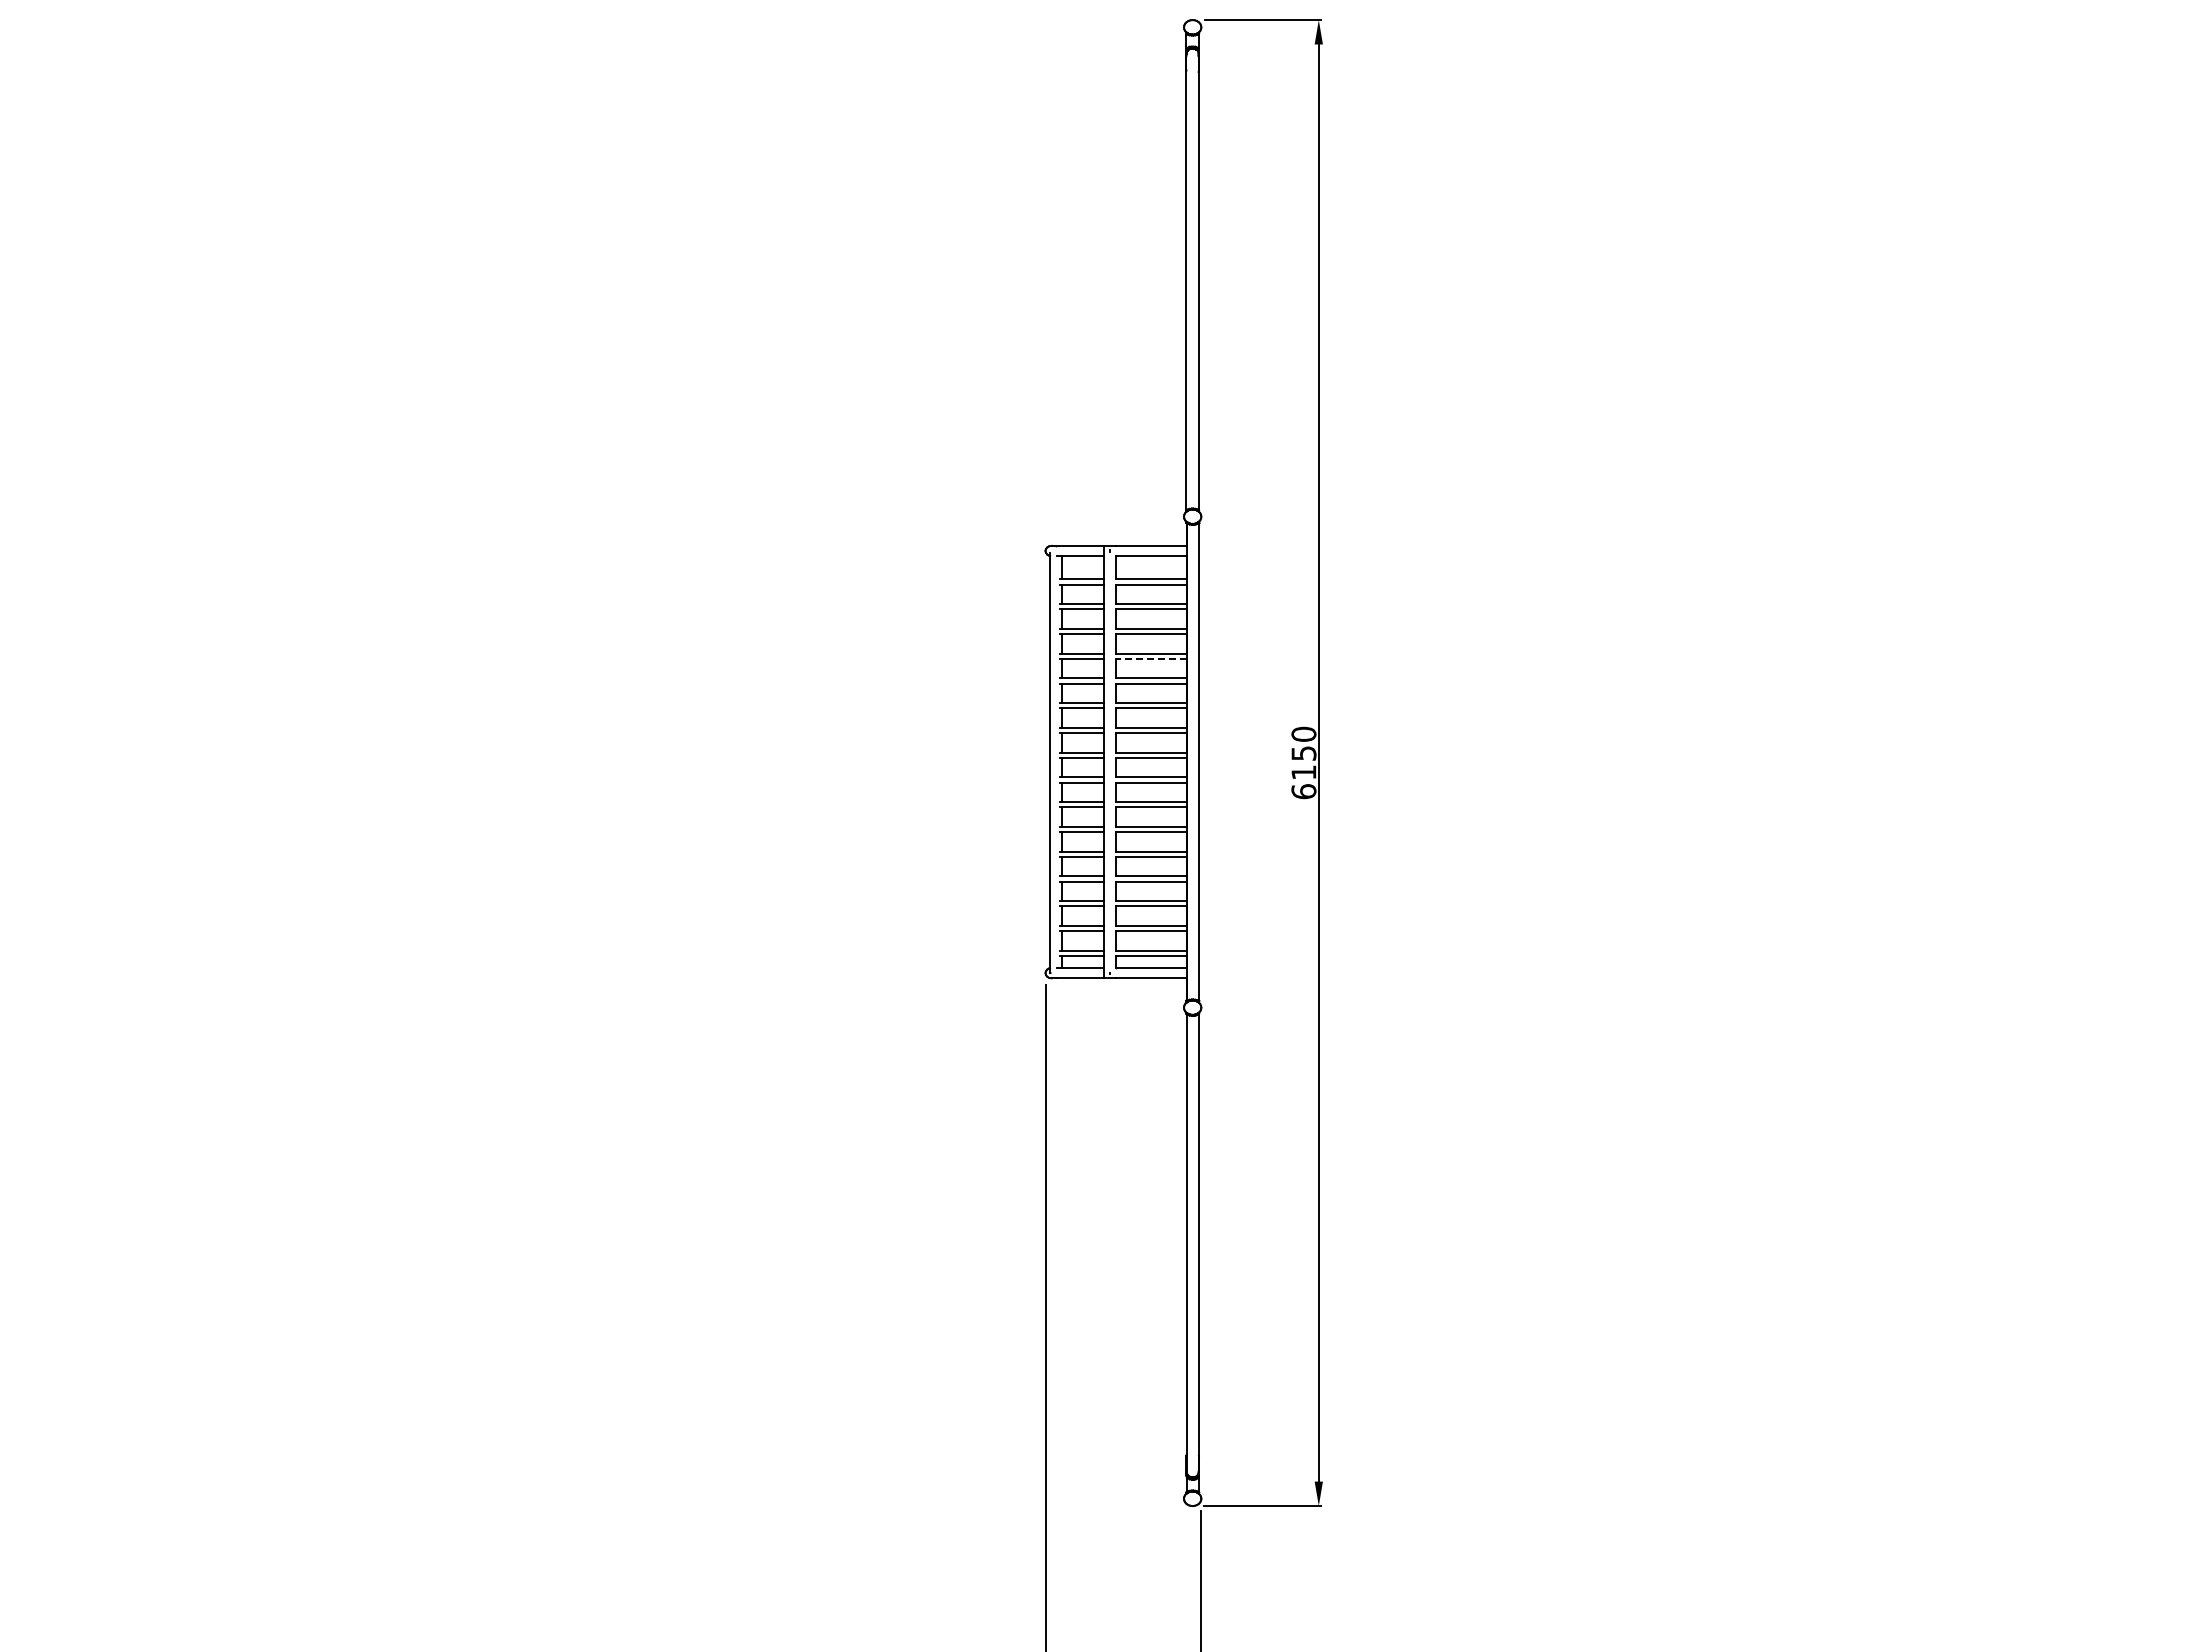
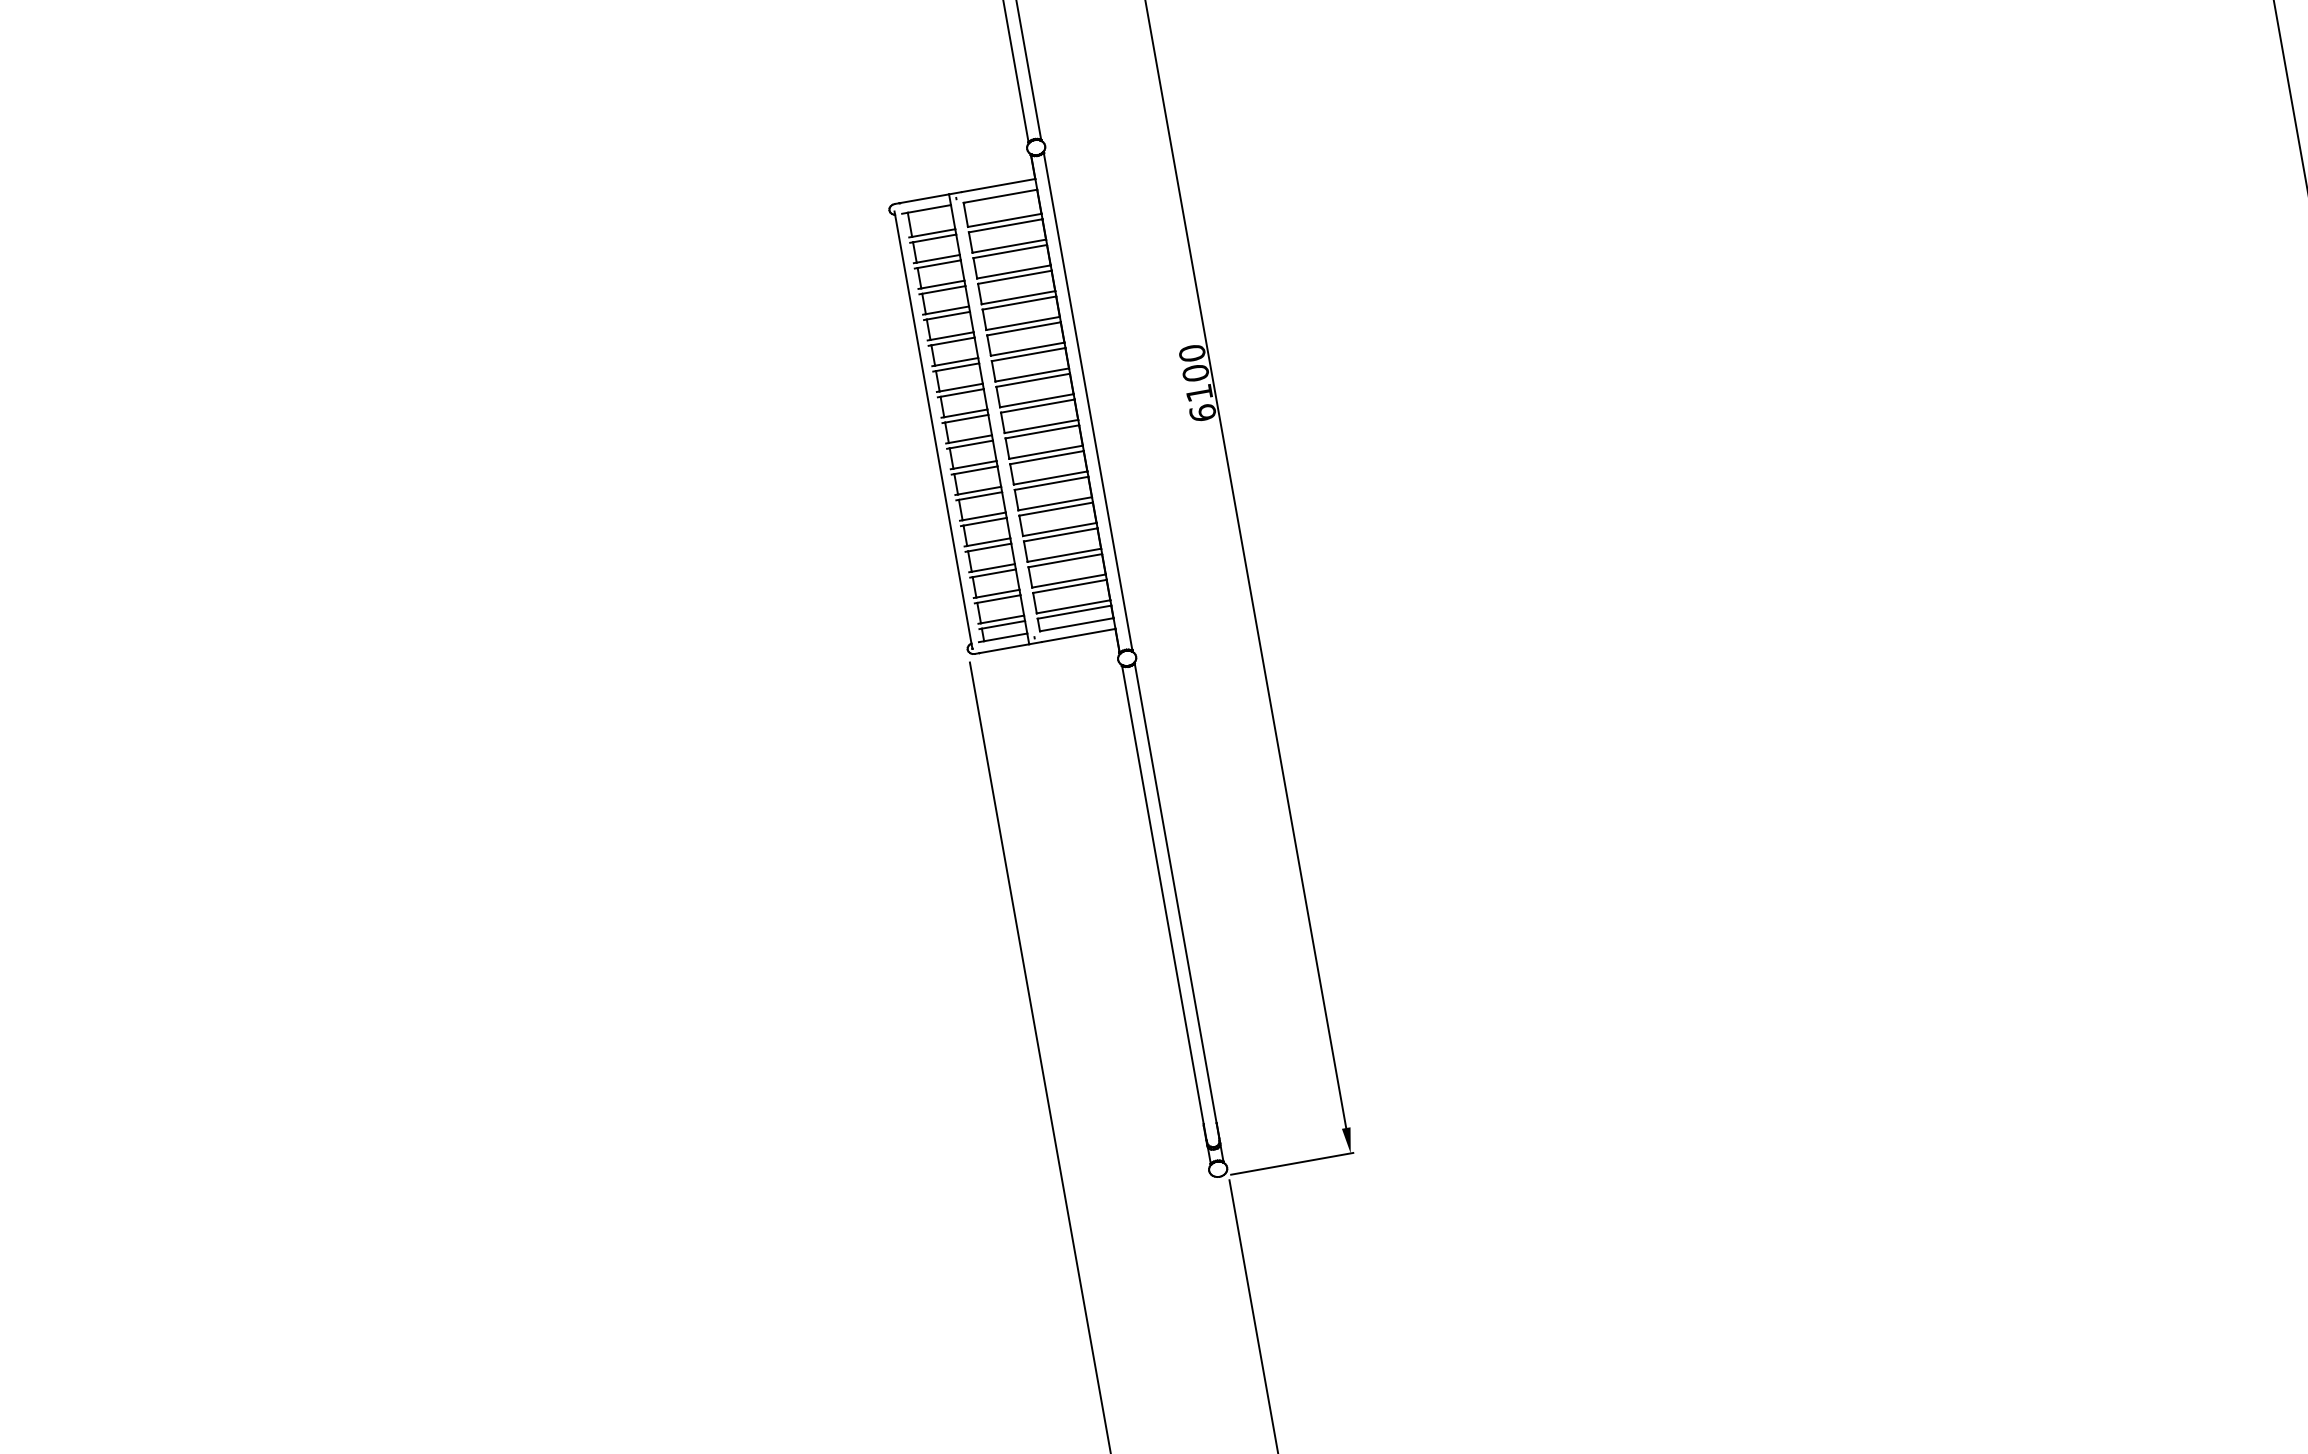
line: (1150, 658) -> (1018, 302), dashed -> solid
text: (1303, 753) -> (1195, 373), 6150 -> 6100

